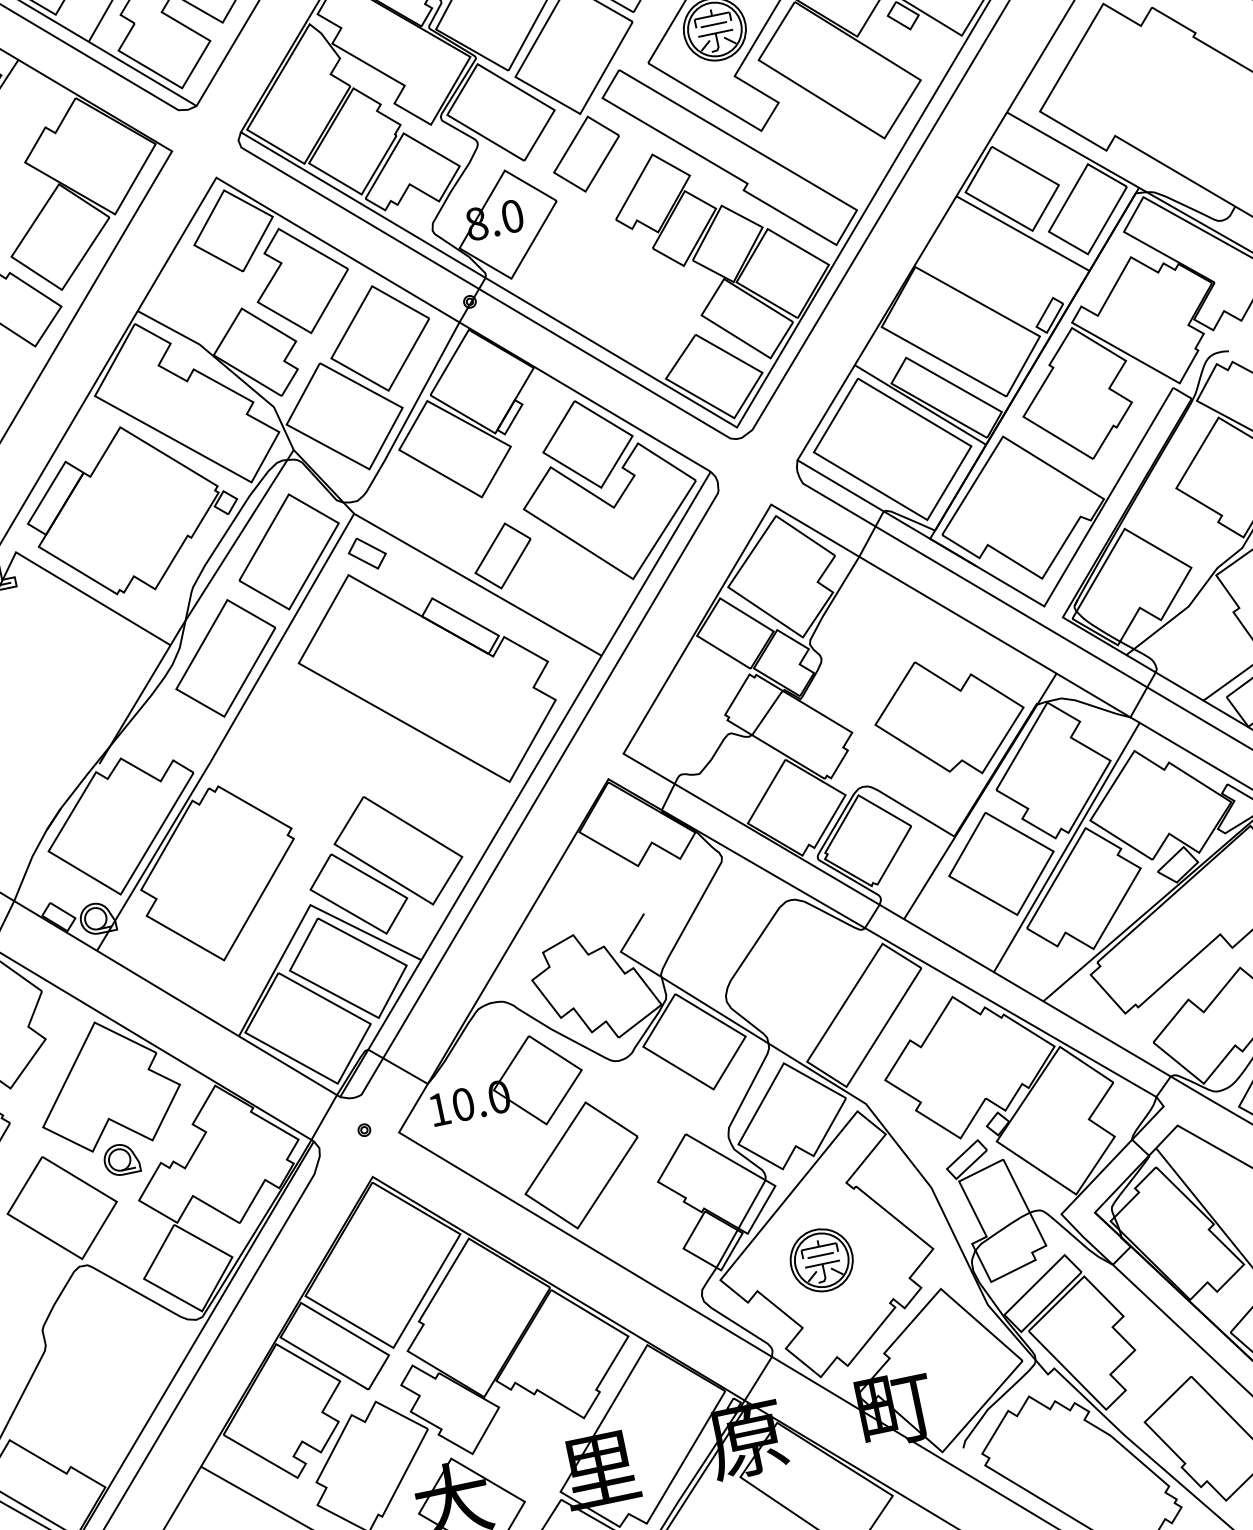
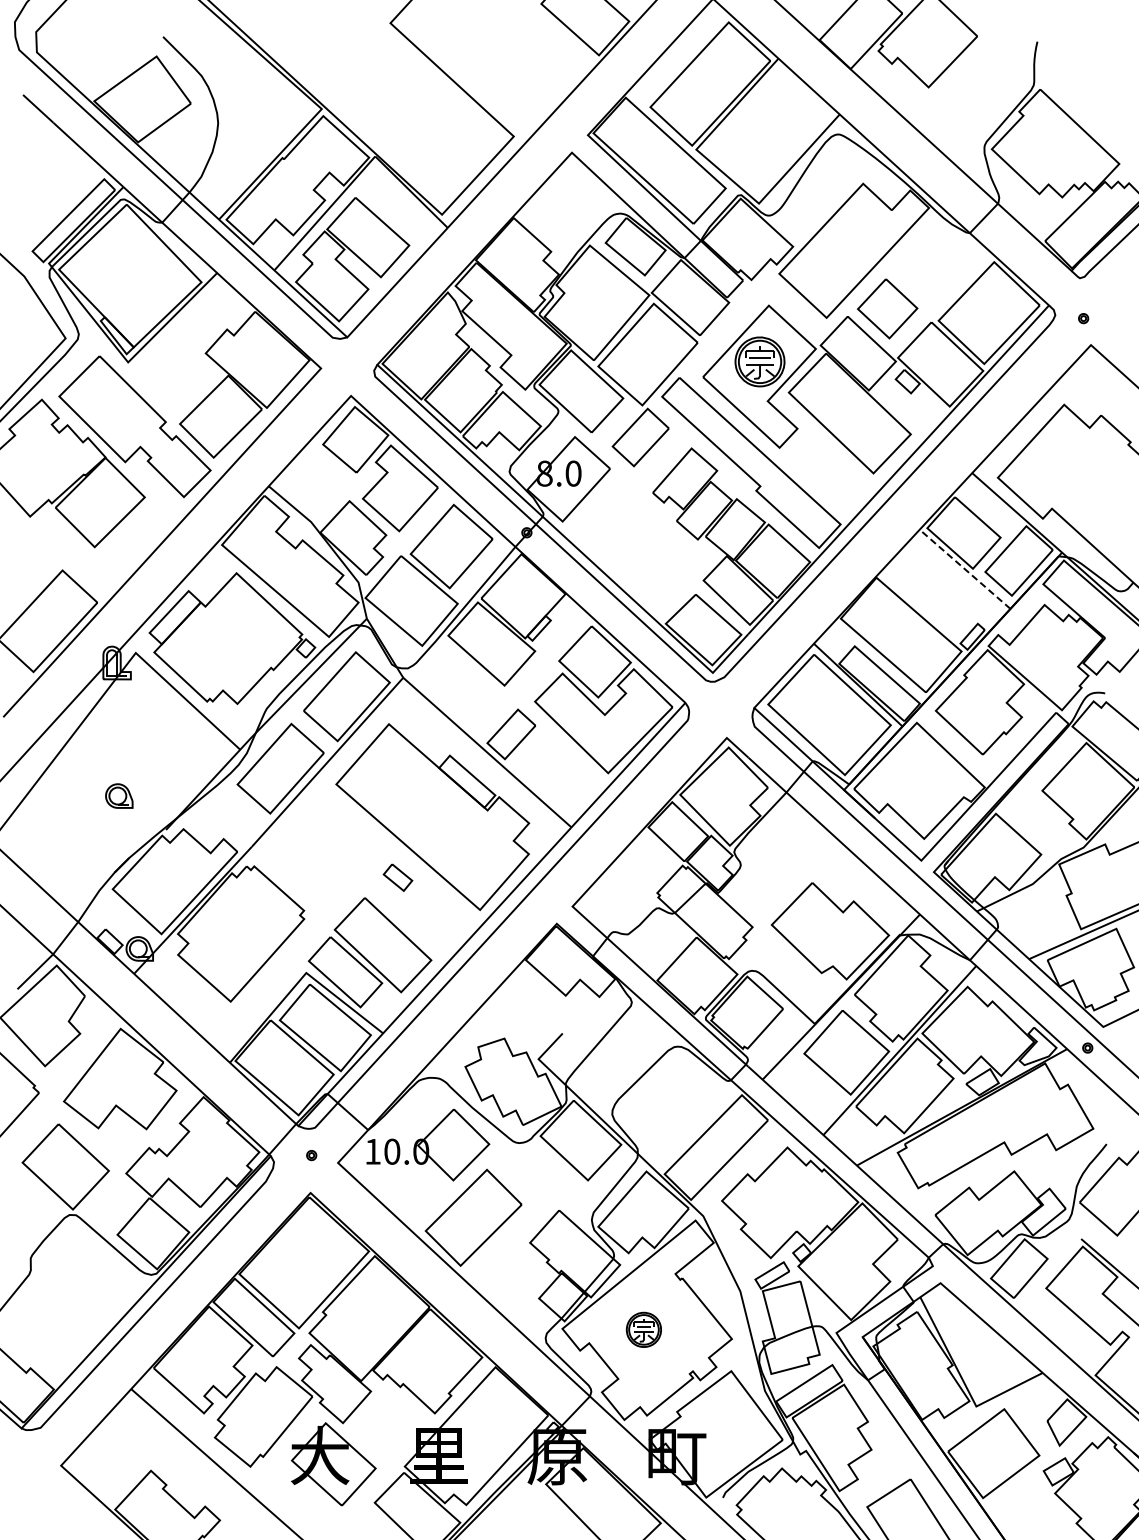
line: (1022, 234) -> (964, 569), solid -> dashed
part: (366, 553) -> (397, 877), moved
part: (121, 1158) -> (119, 795), moved
part: (821, 1259) -> (643, 1329), size x0.7

